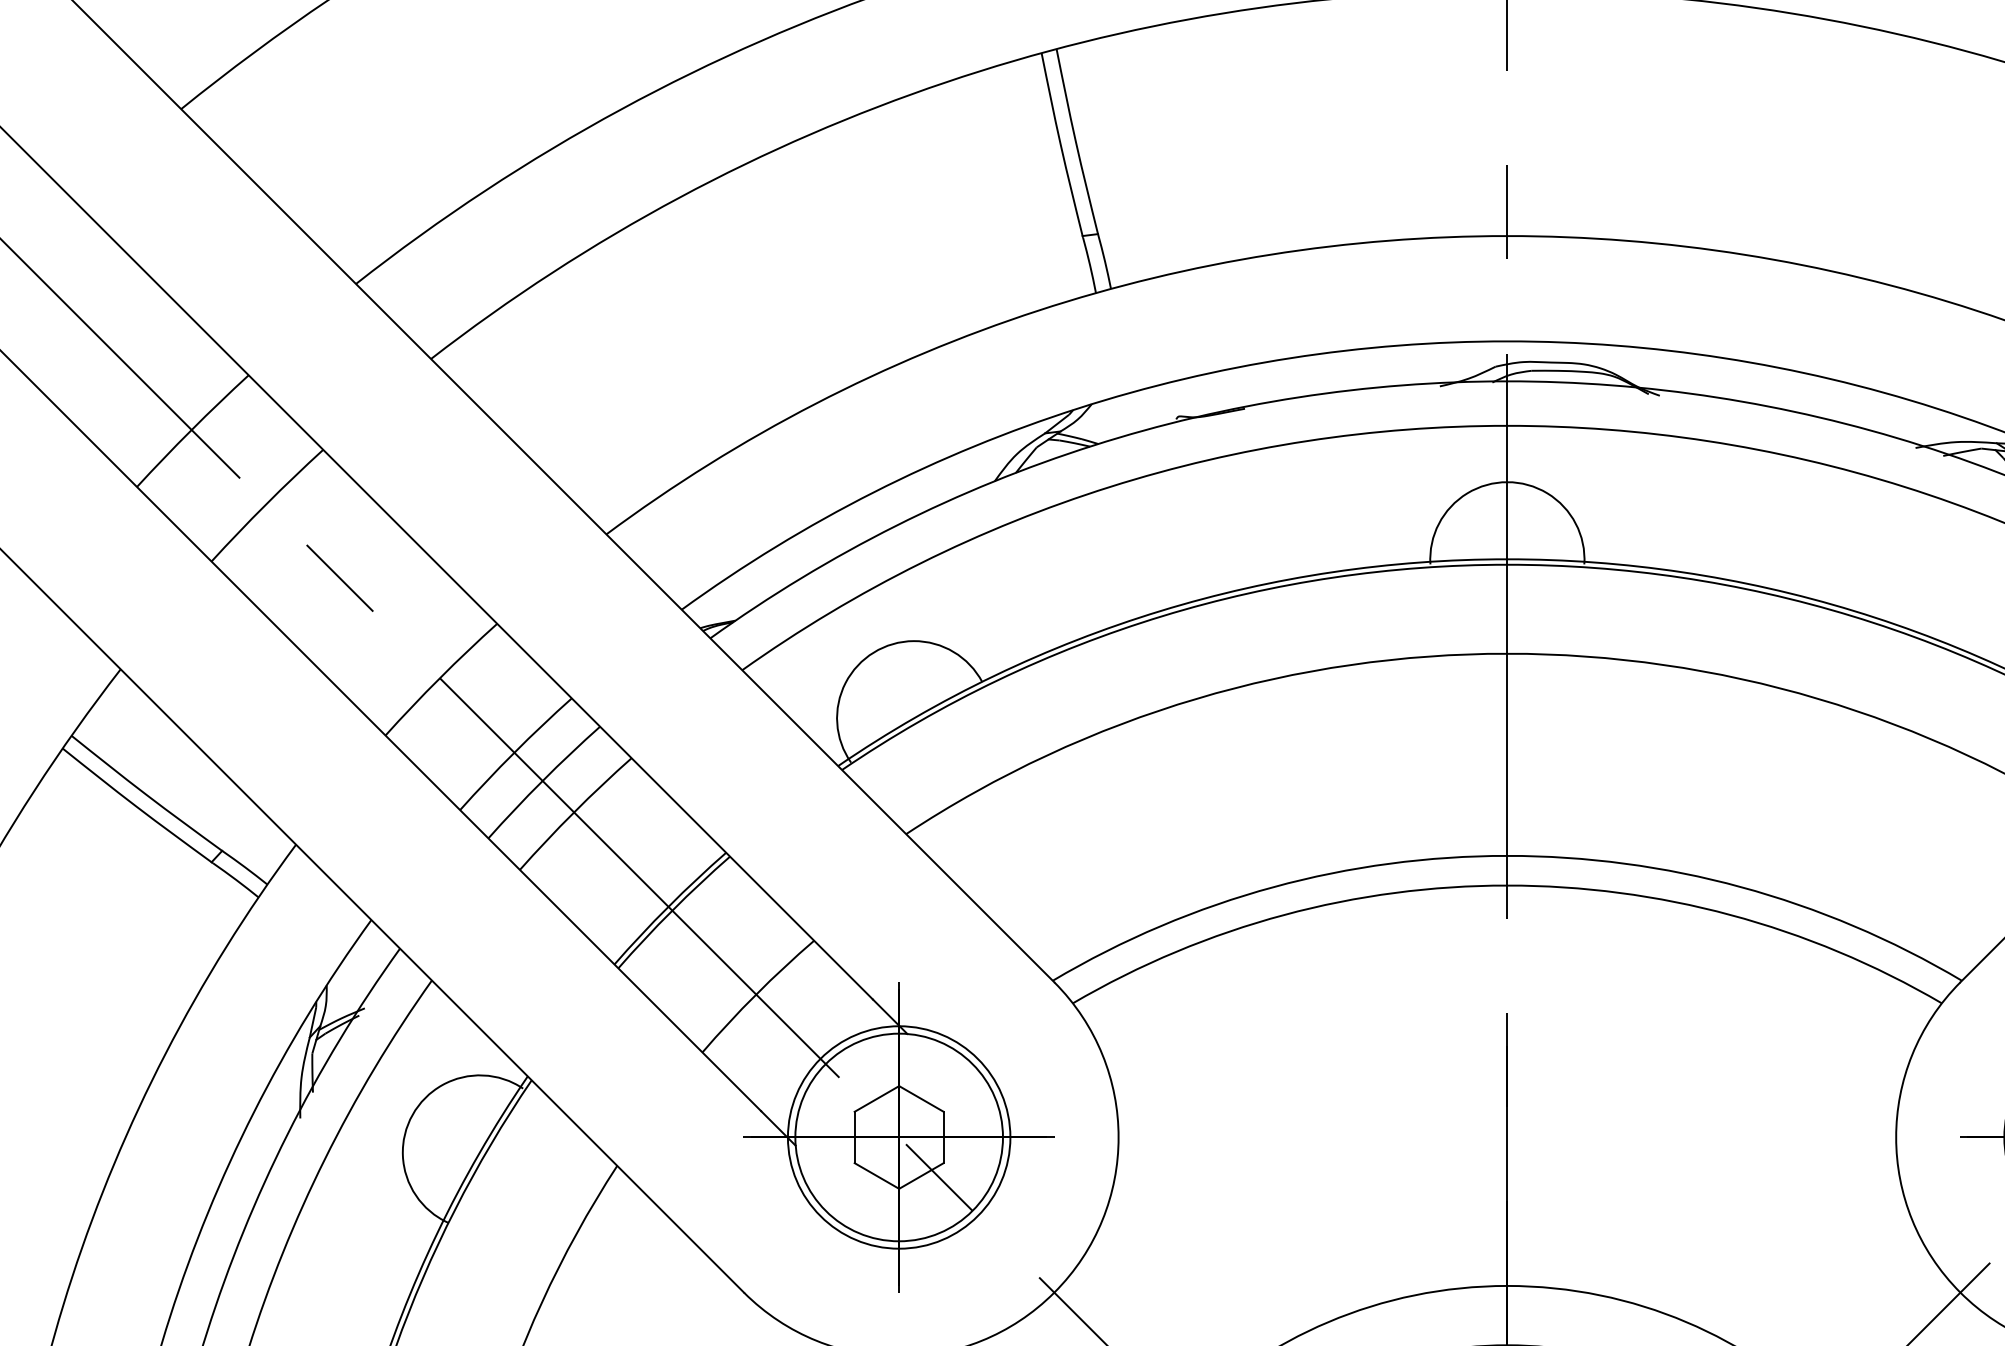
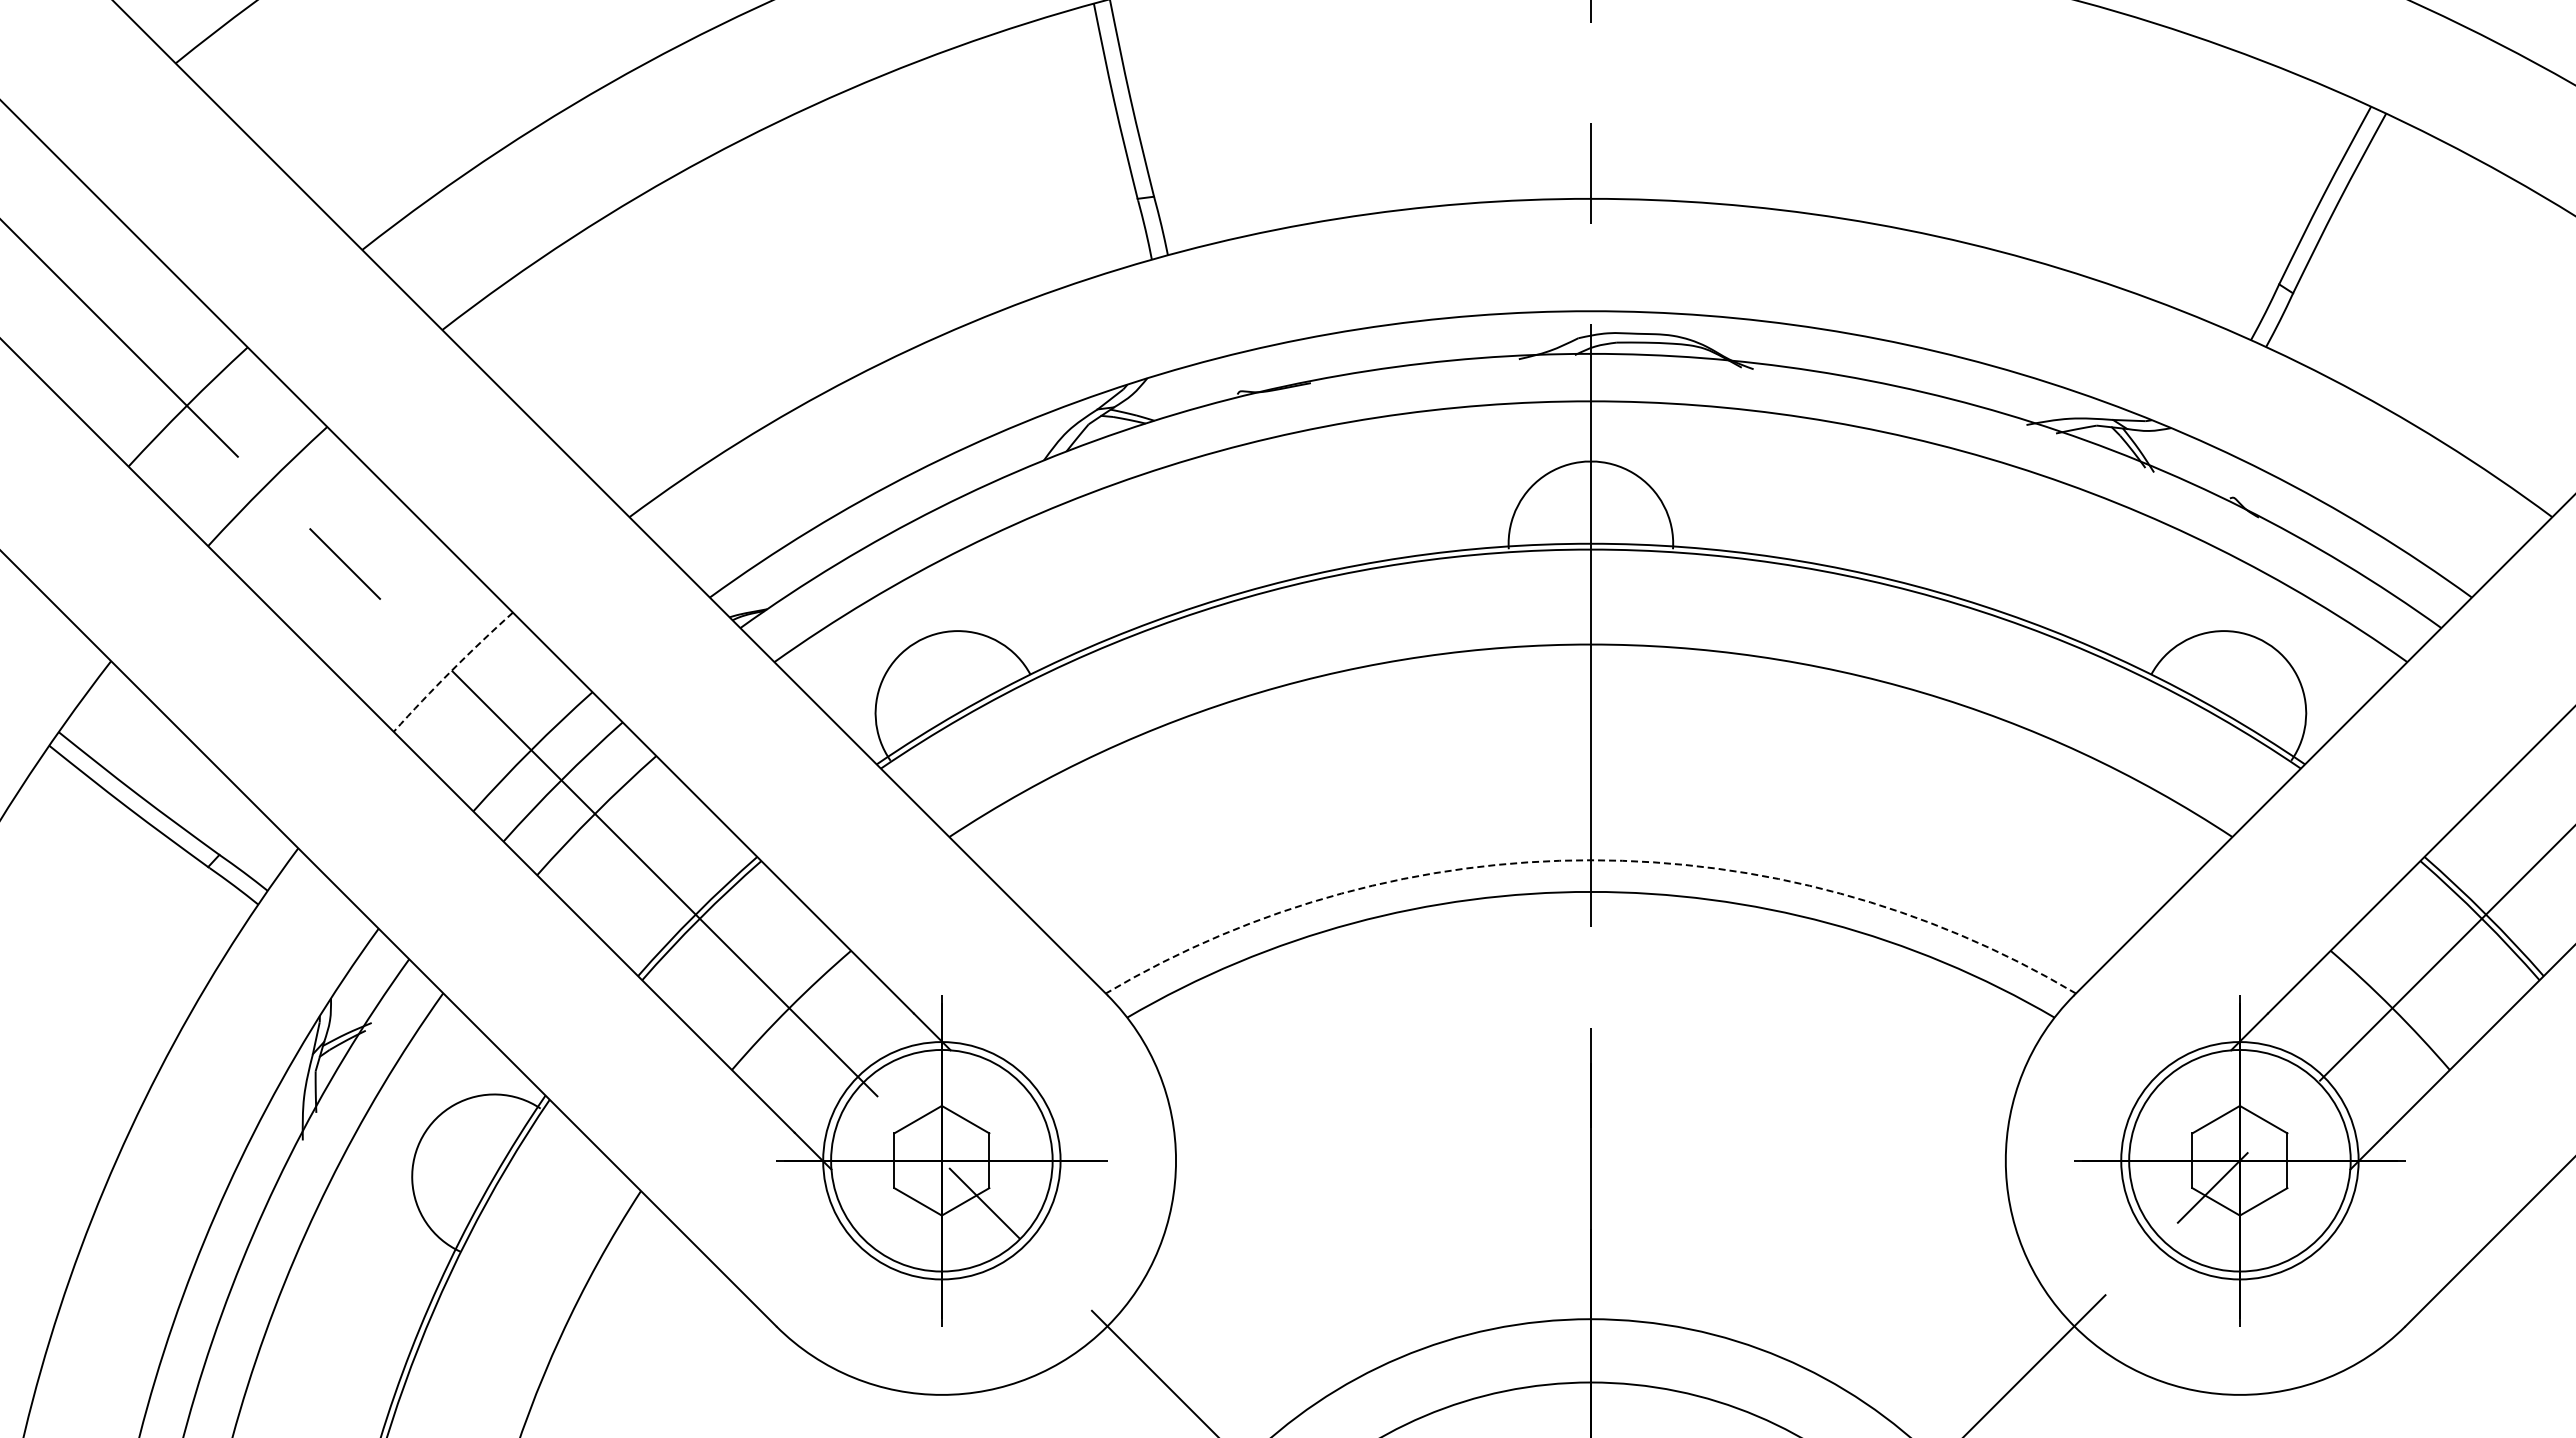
arc: (439, 678) -> (451, 670), solid -> dashed
arc: (1506, 856) -> (1590, 860), solid -> dashed

